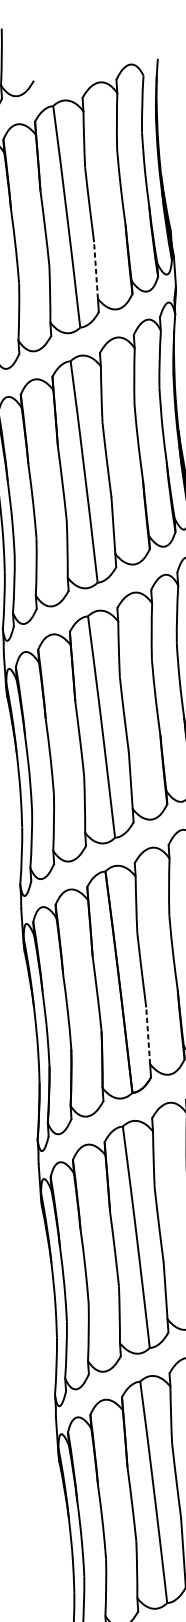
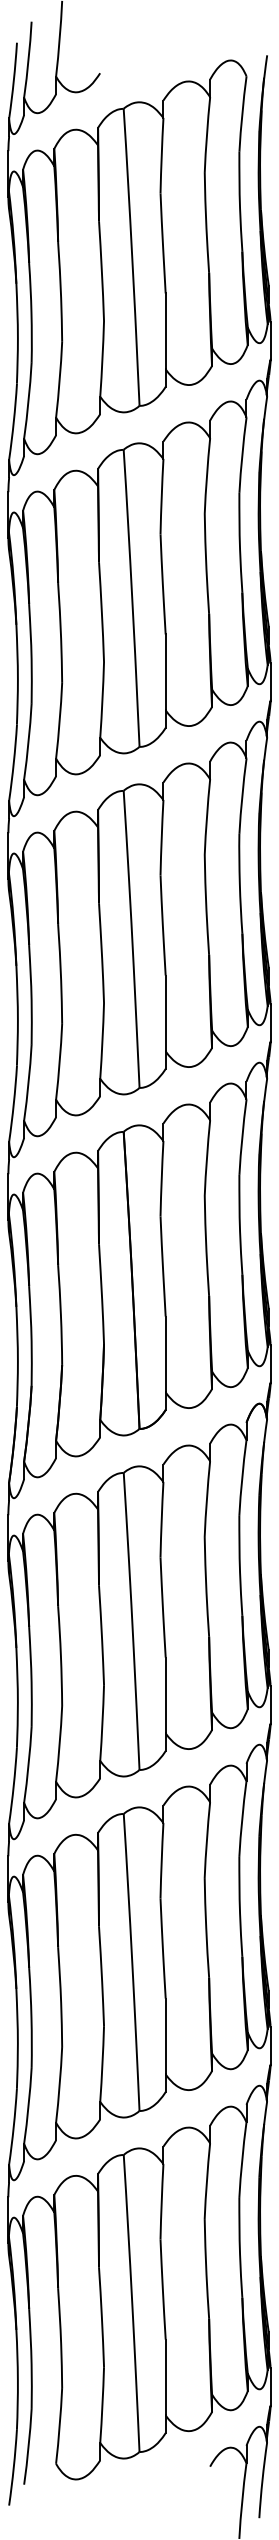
line: (95, 270) -> (165, 331), dashed -> solid
line: (148, 1035) -> (165, 1354), dashed -> solid

